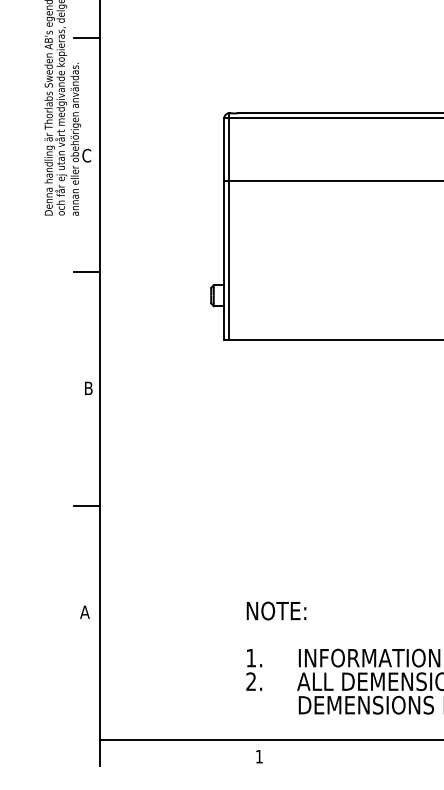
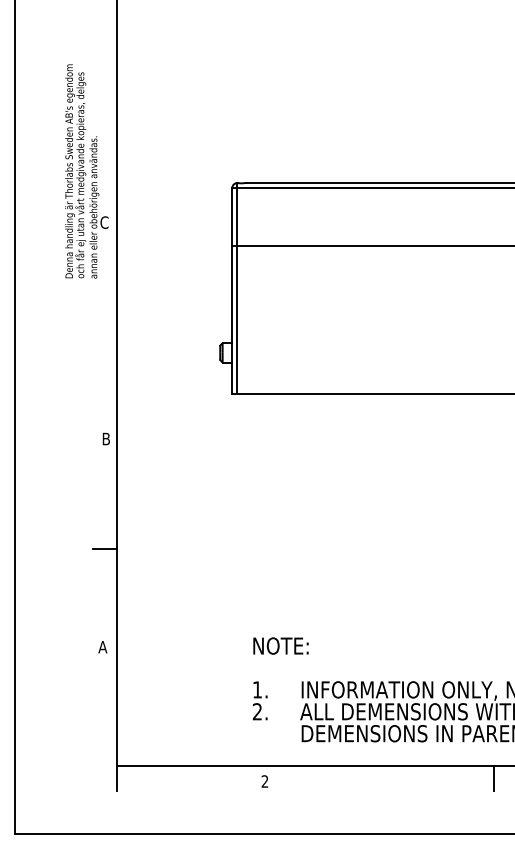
line: (86, 37) -> (104, 112), removed
line: (86, 271) -> (104, 330), removed
text: (258, 756) -> (264, 781), 1 -> 2

